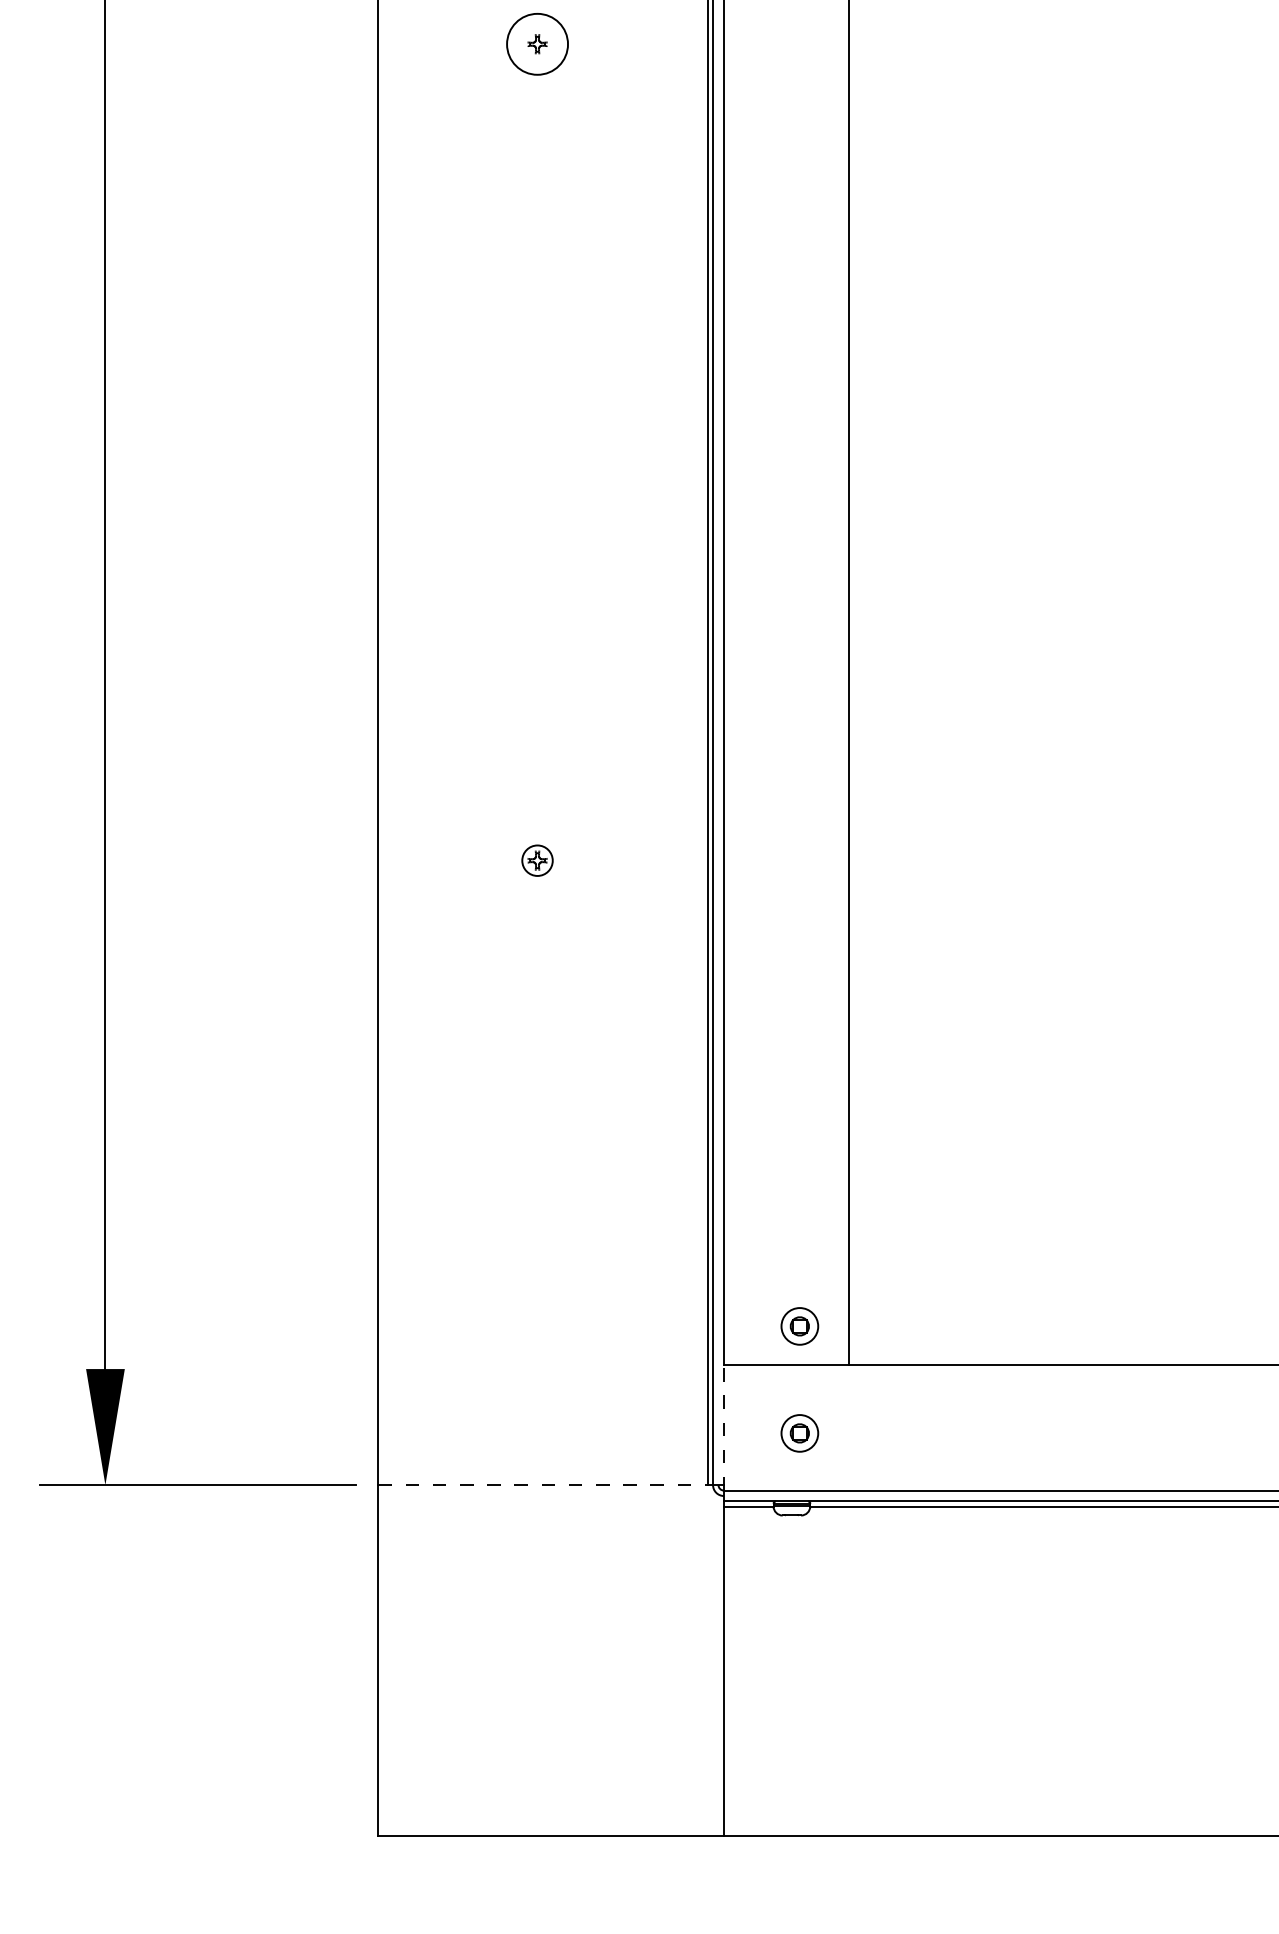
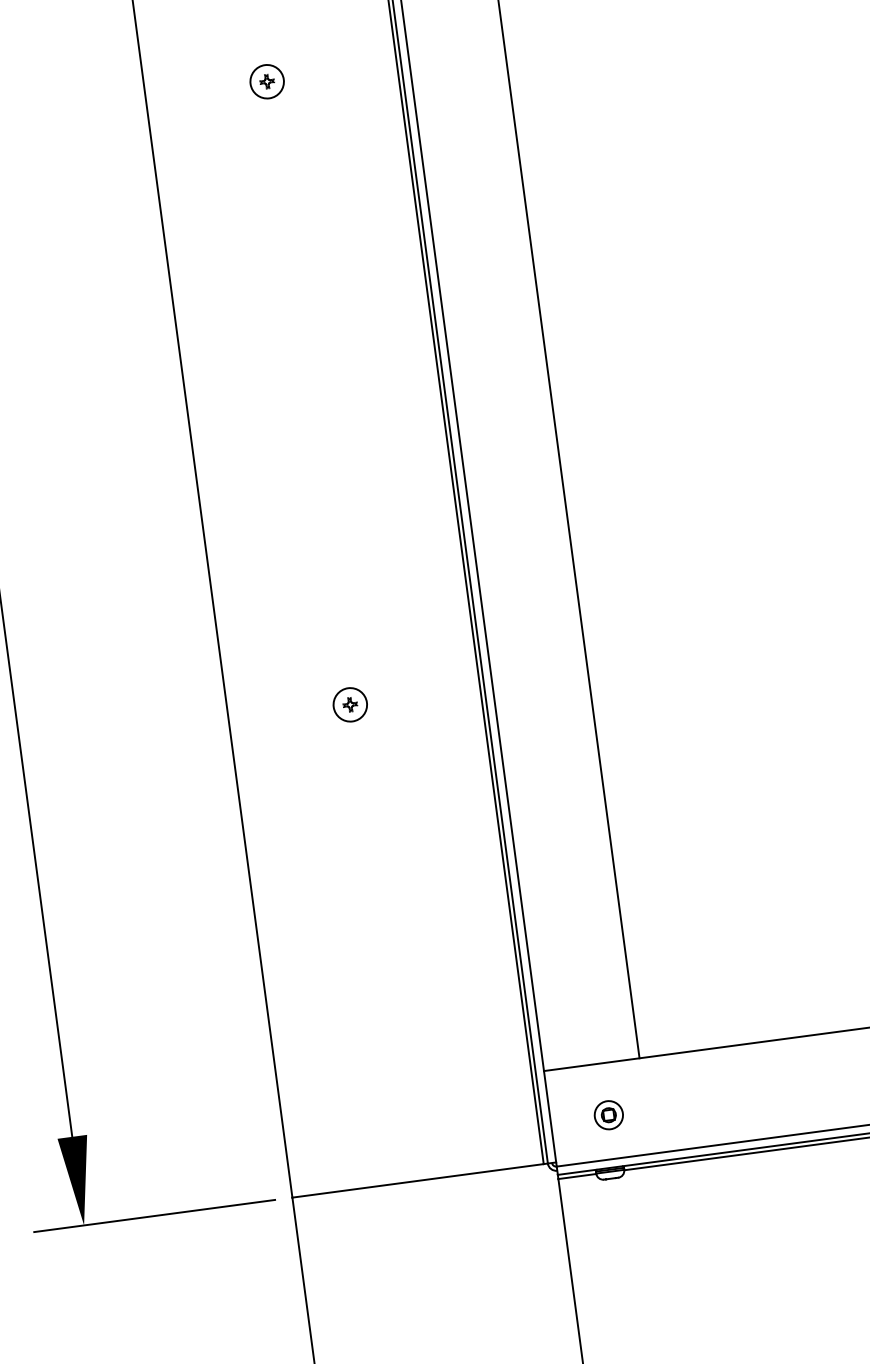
circle: (537, 44) -> (267, 81), size x0.71
circle: (537, 860) -> (350, 704), size x1.43
part: (799, 1326) -> (597, 1033), removed
line: (723, 1427) -> (549, 1118), dashed -> solid
line: (542, 1485) -> (417, 1181), dashed -> solid

